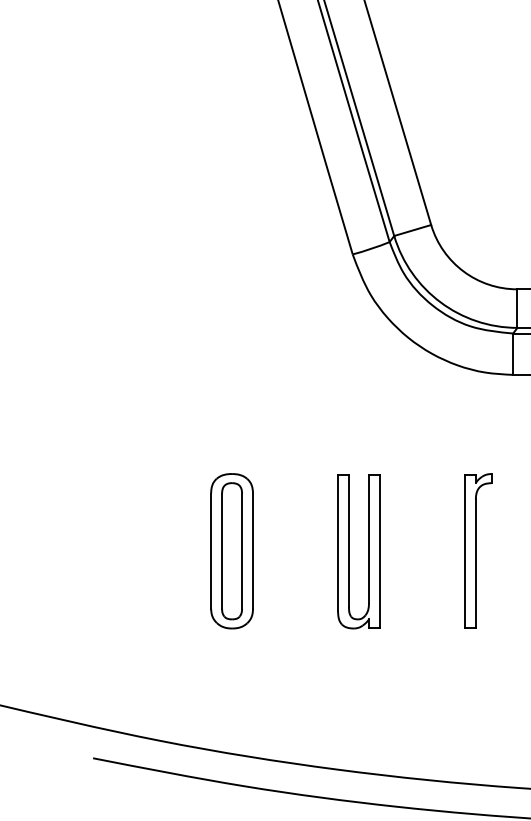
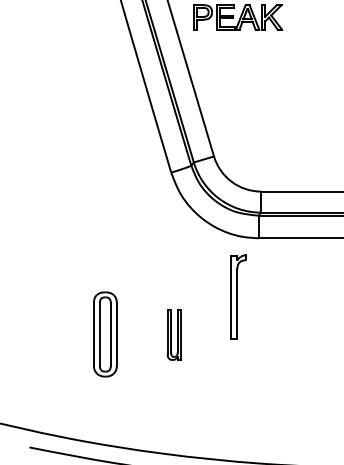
part: (477, 549) -> (238, 296), moved
part: (358, 551) -> (174, 334), size x0.6

